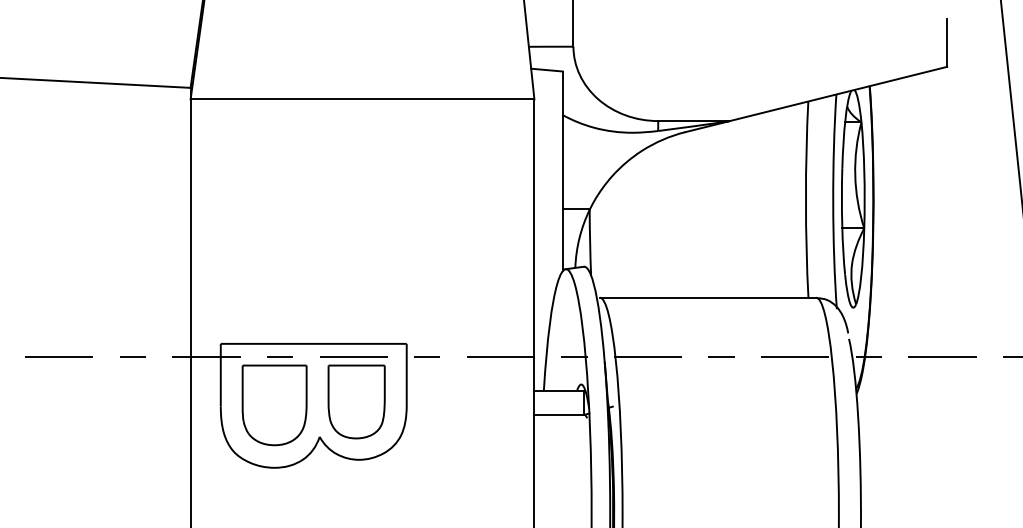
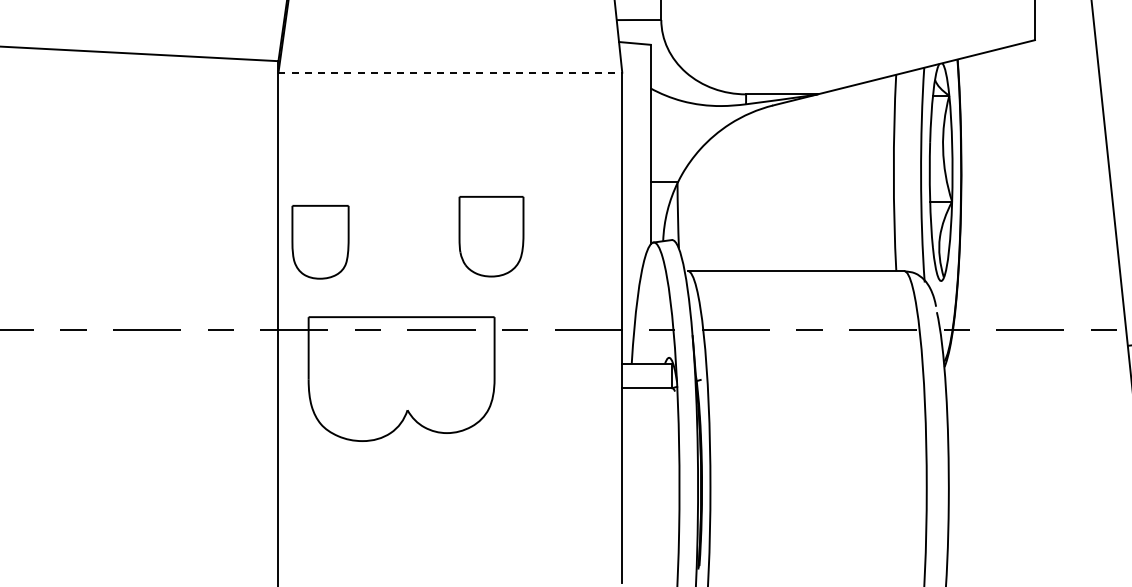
line: (362, 99) -> (450, 72), solid -> dashed
part: (356, 402) -> (320, 242), moved
part: (274, 405) -> (491, 236), moved

